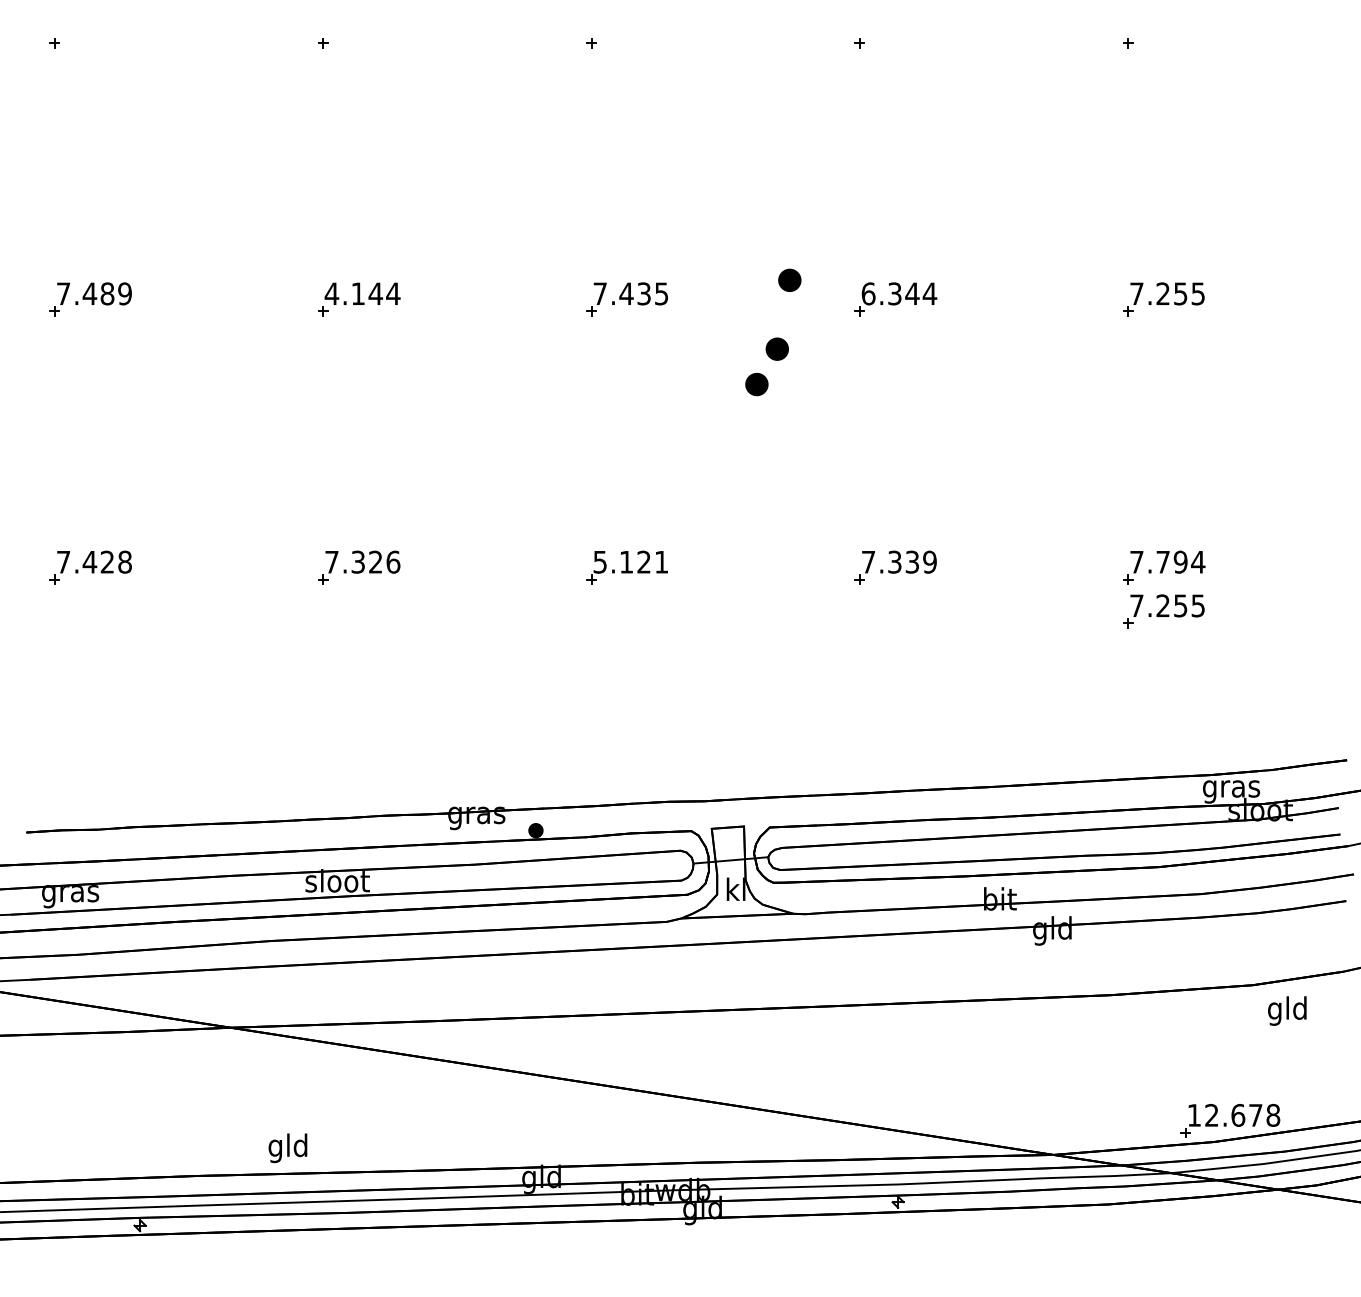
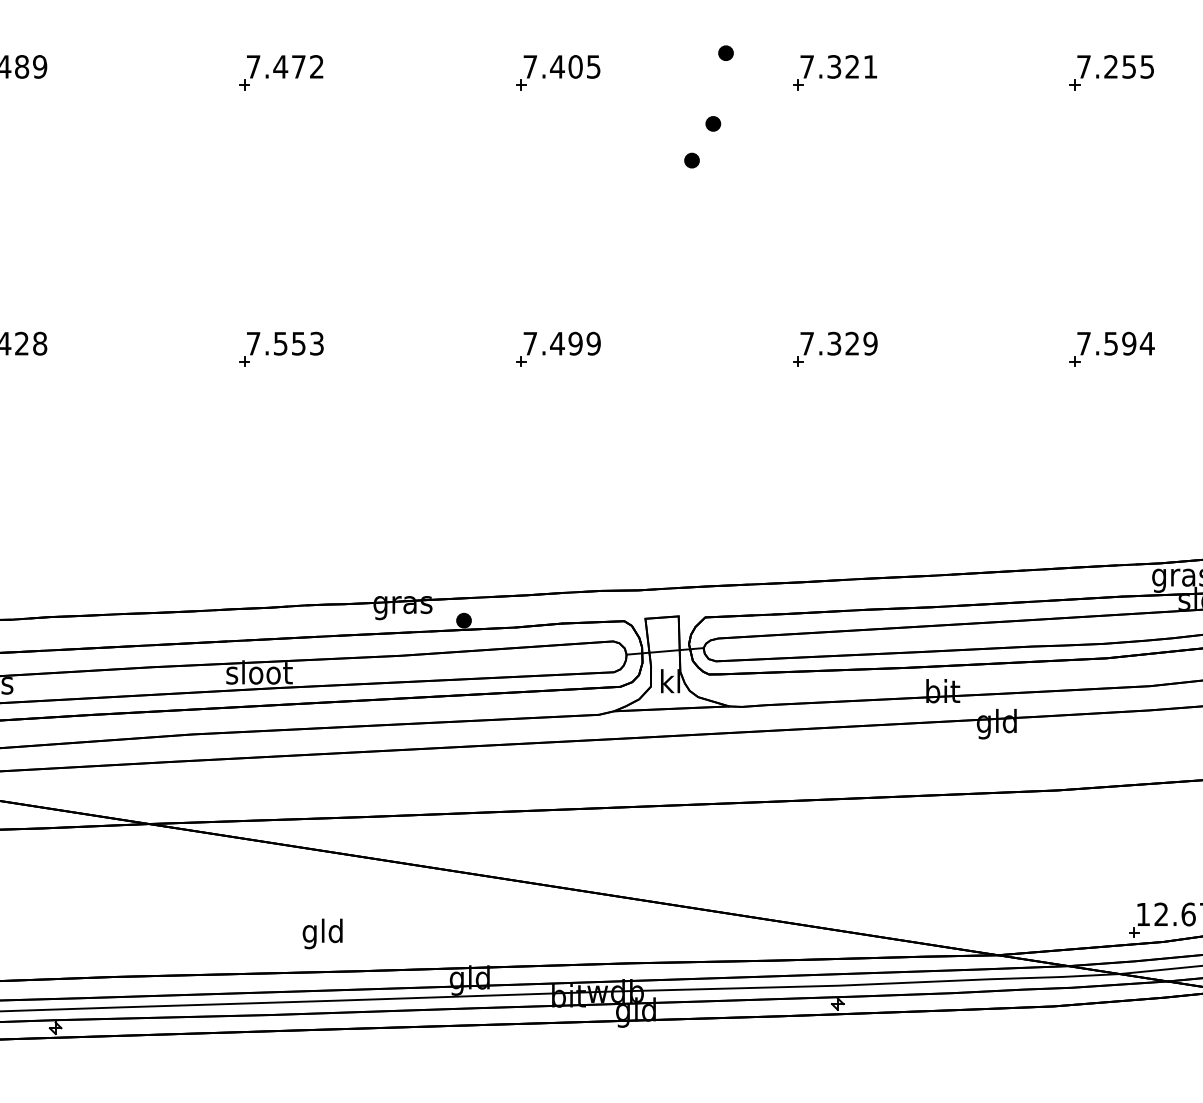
part: (789, 280) -> (725, 53), size x0.62
text: (362, 293) -> (285, 66), 4.144 -> 7.472
text: (644, 293) -> (576, 66), 7.435 -> 7.405
text: (899, 293) -> (839, 66), 6.344 -> 7.321
part: (777, 348) -> (713, 123), size x0.62
part: (756, 384) -> (691, 160), size x0.62
text: (376, 561) -> (299, 343), 7.326 -> 7.553
text: (630, 561) -> (561, 343), 5.121 -> 7.499
text: (911, 562) -> (851, 344), 7.339 -> 7.329
text: (1162, 562) -> (1110, 344), 7.794 -> 7.594
part: (1163, 611) -> (1111, 394), removed
text: (287, 1148) -> (322, 934), moved

